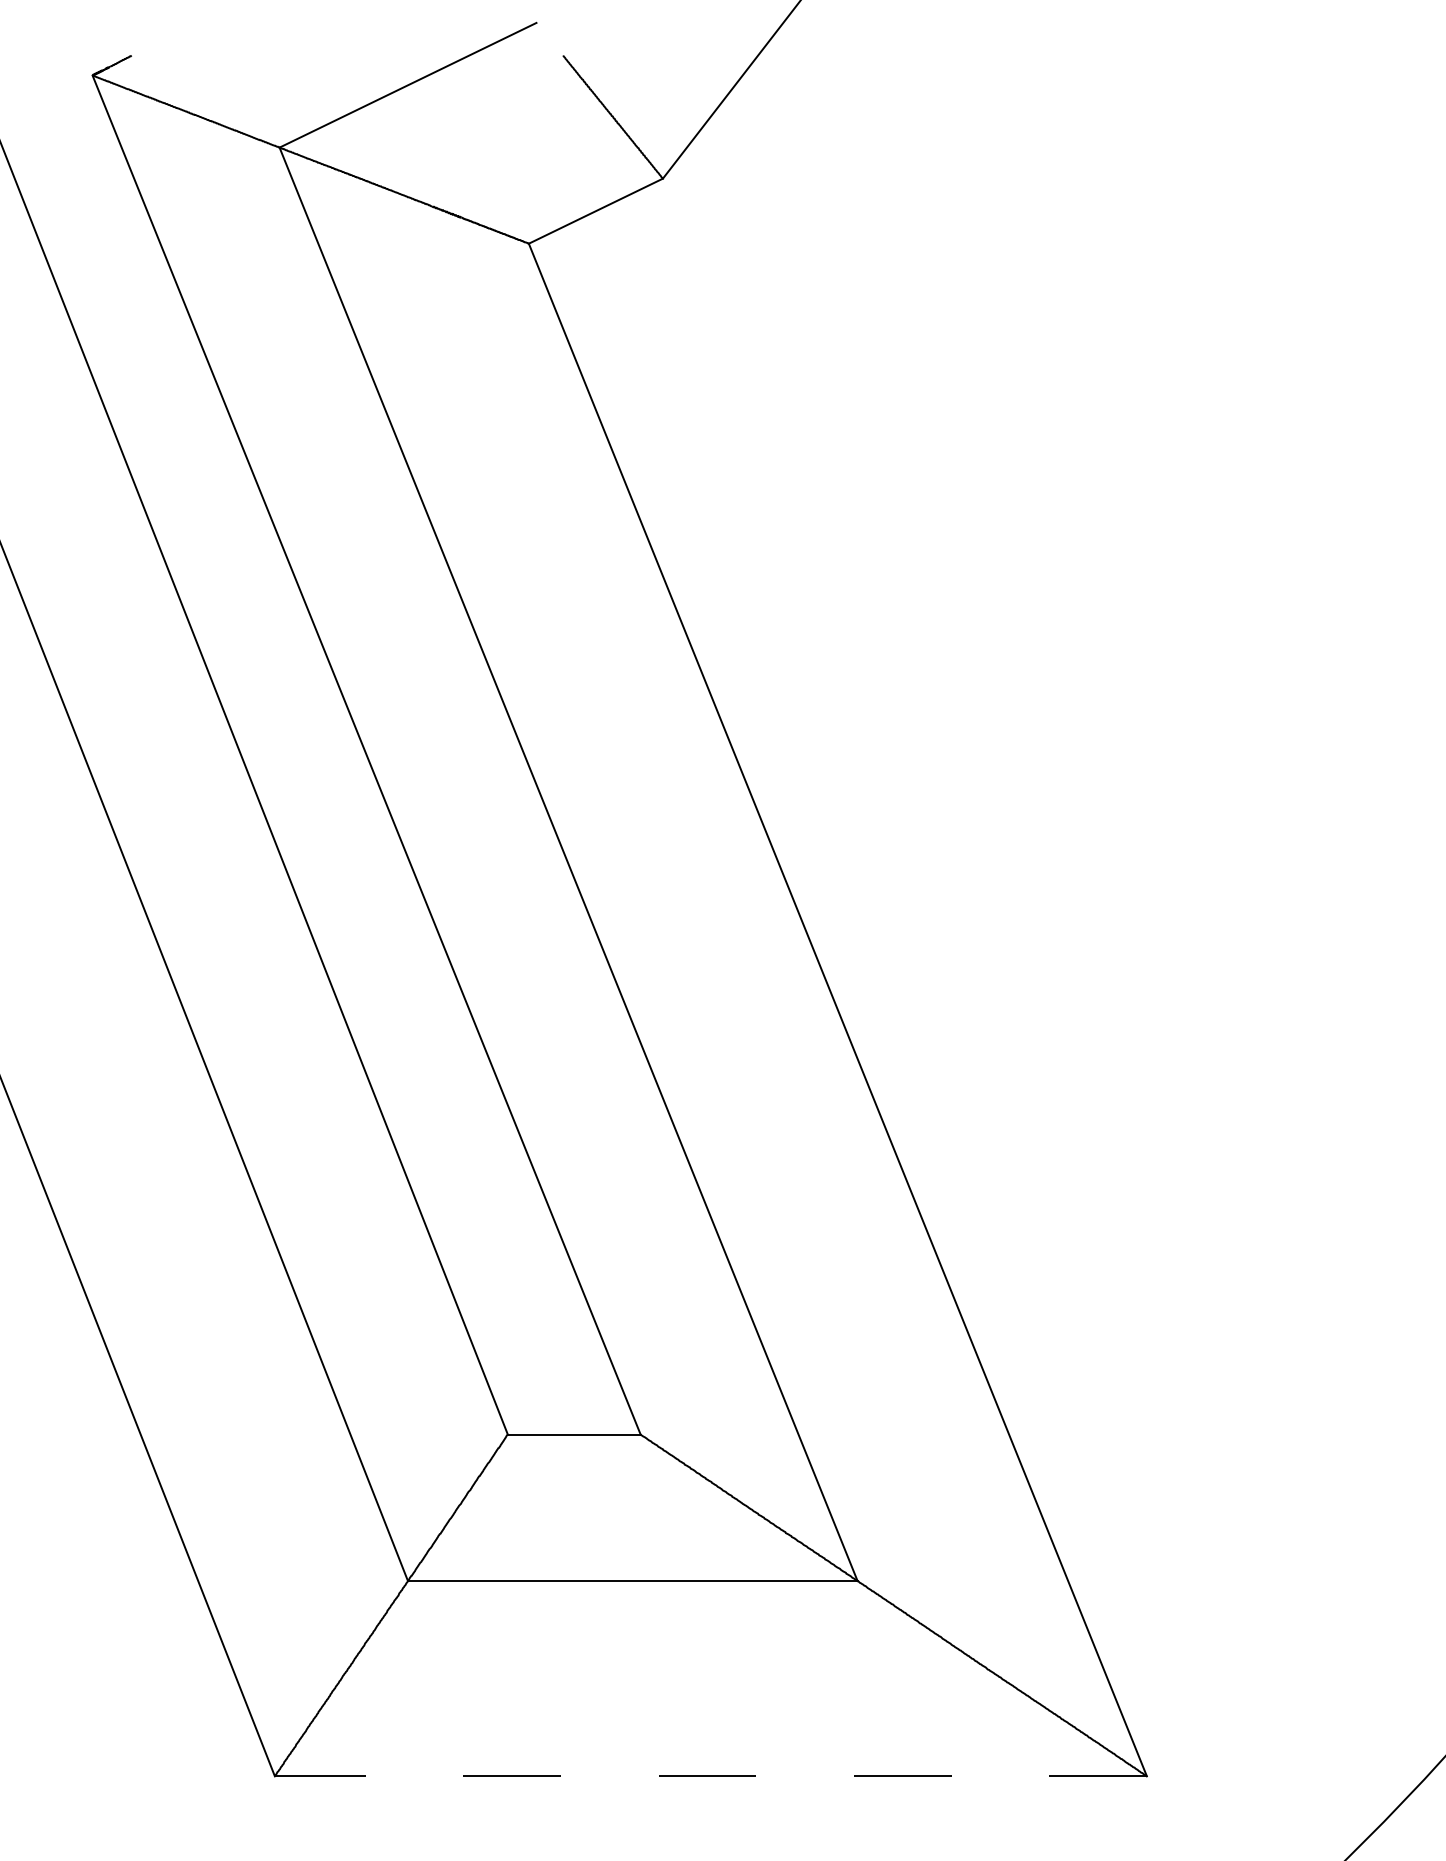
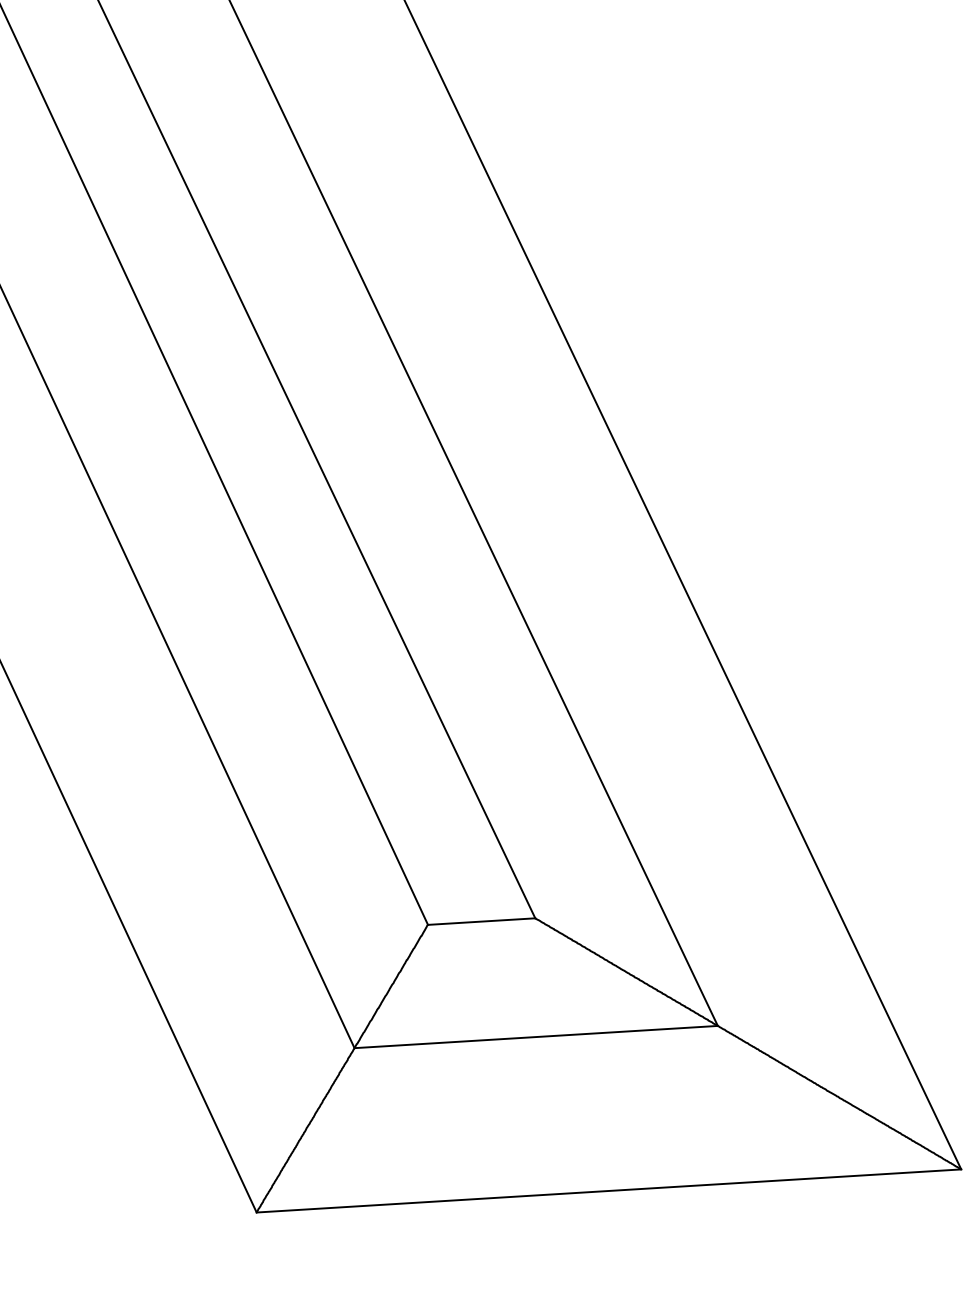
line: (710, 1776) -> (608, 1191), dashed -> solid

